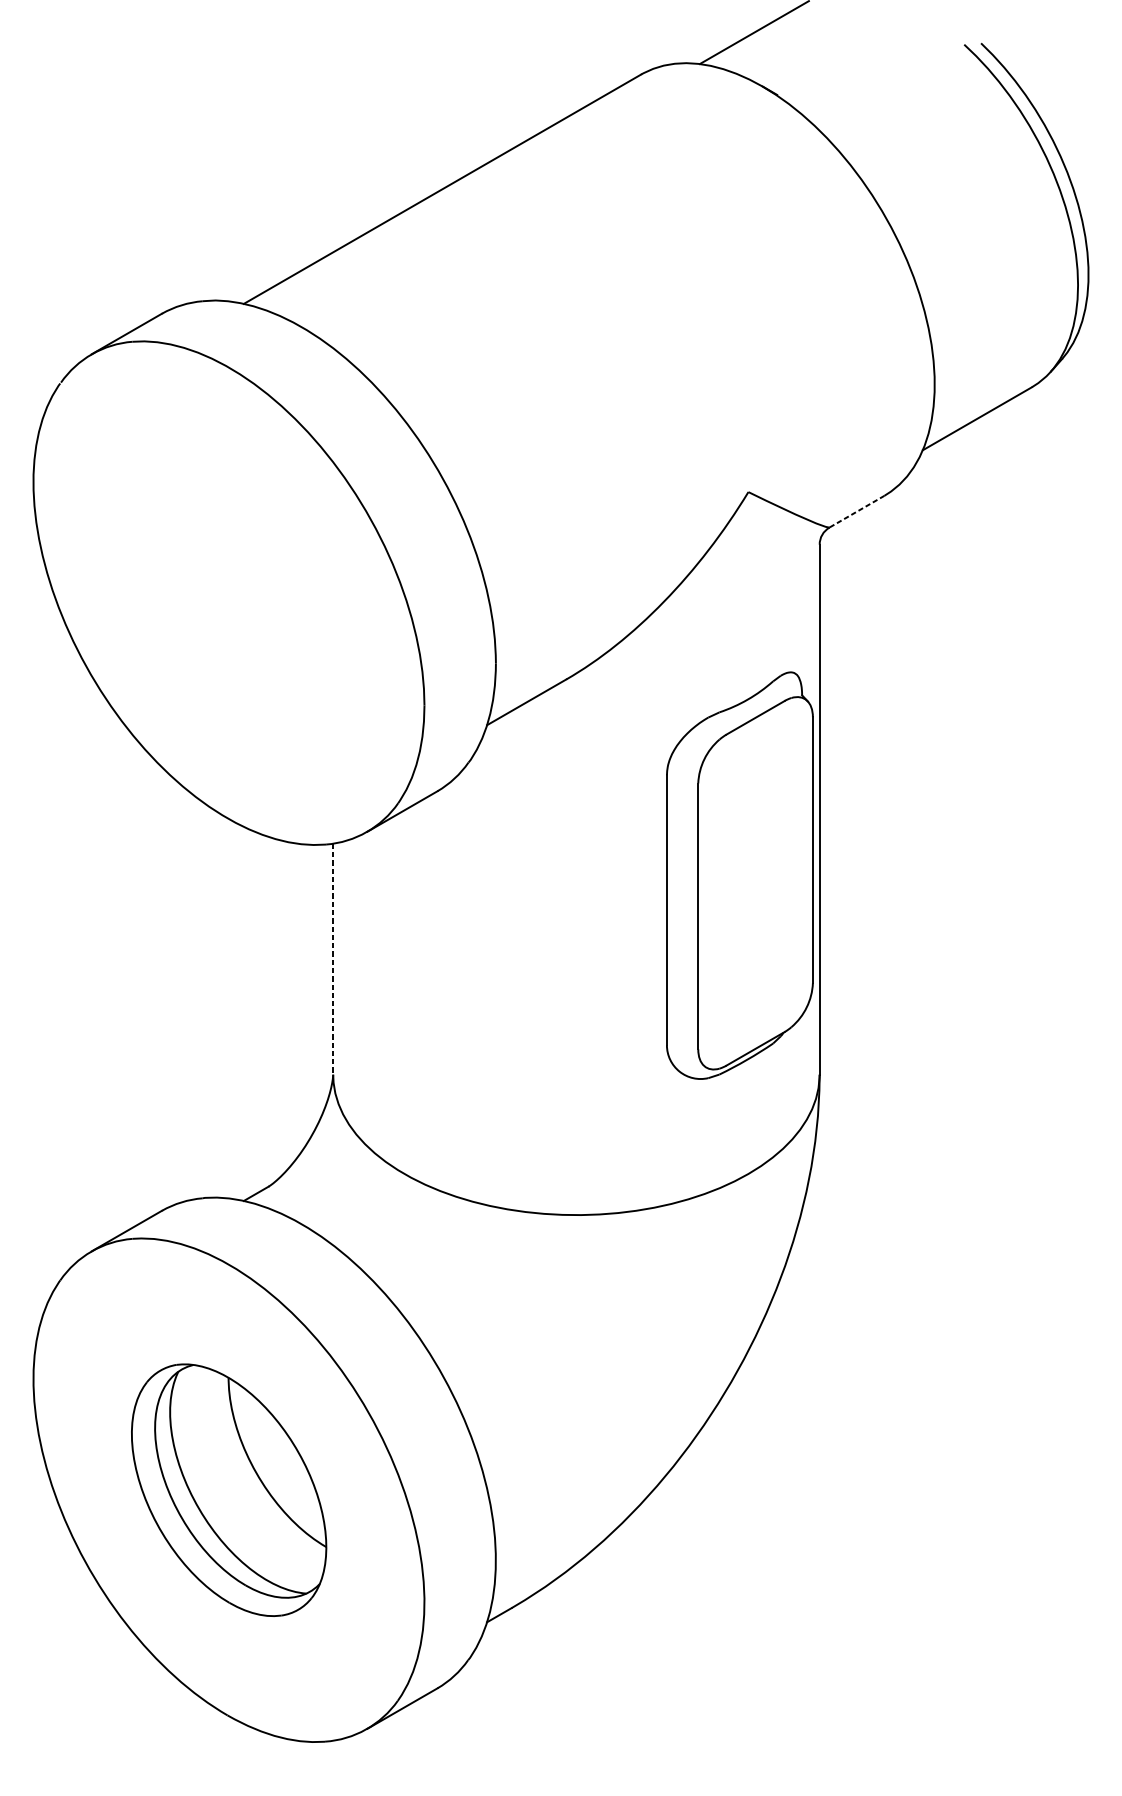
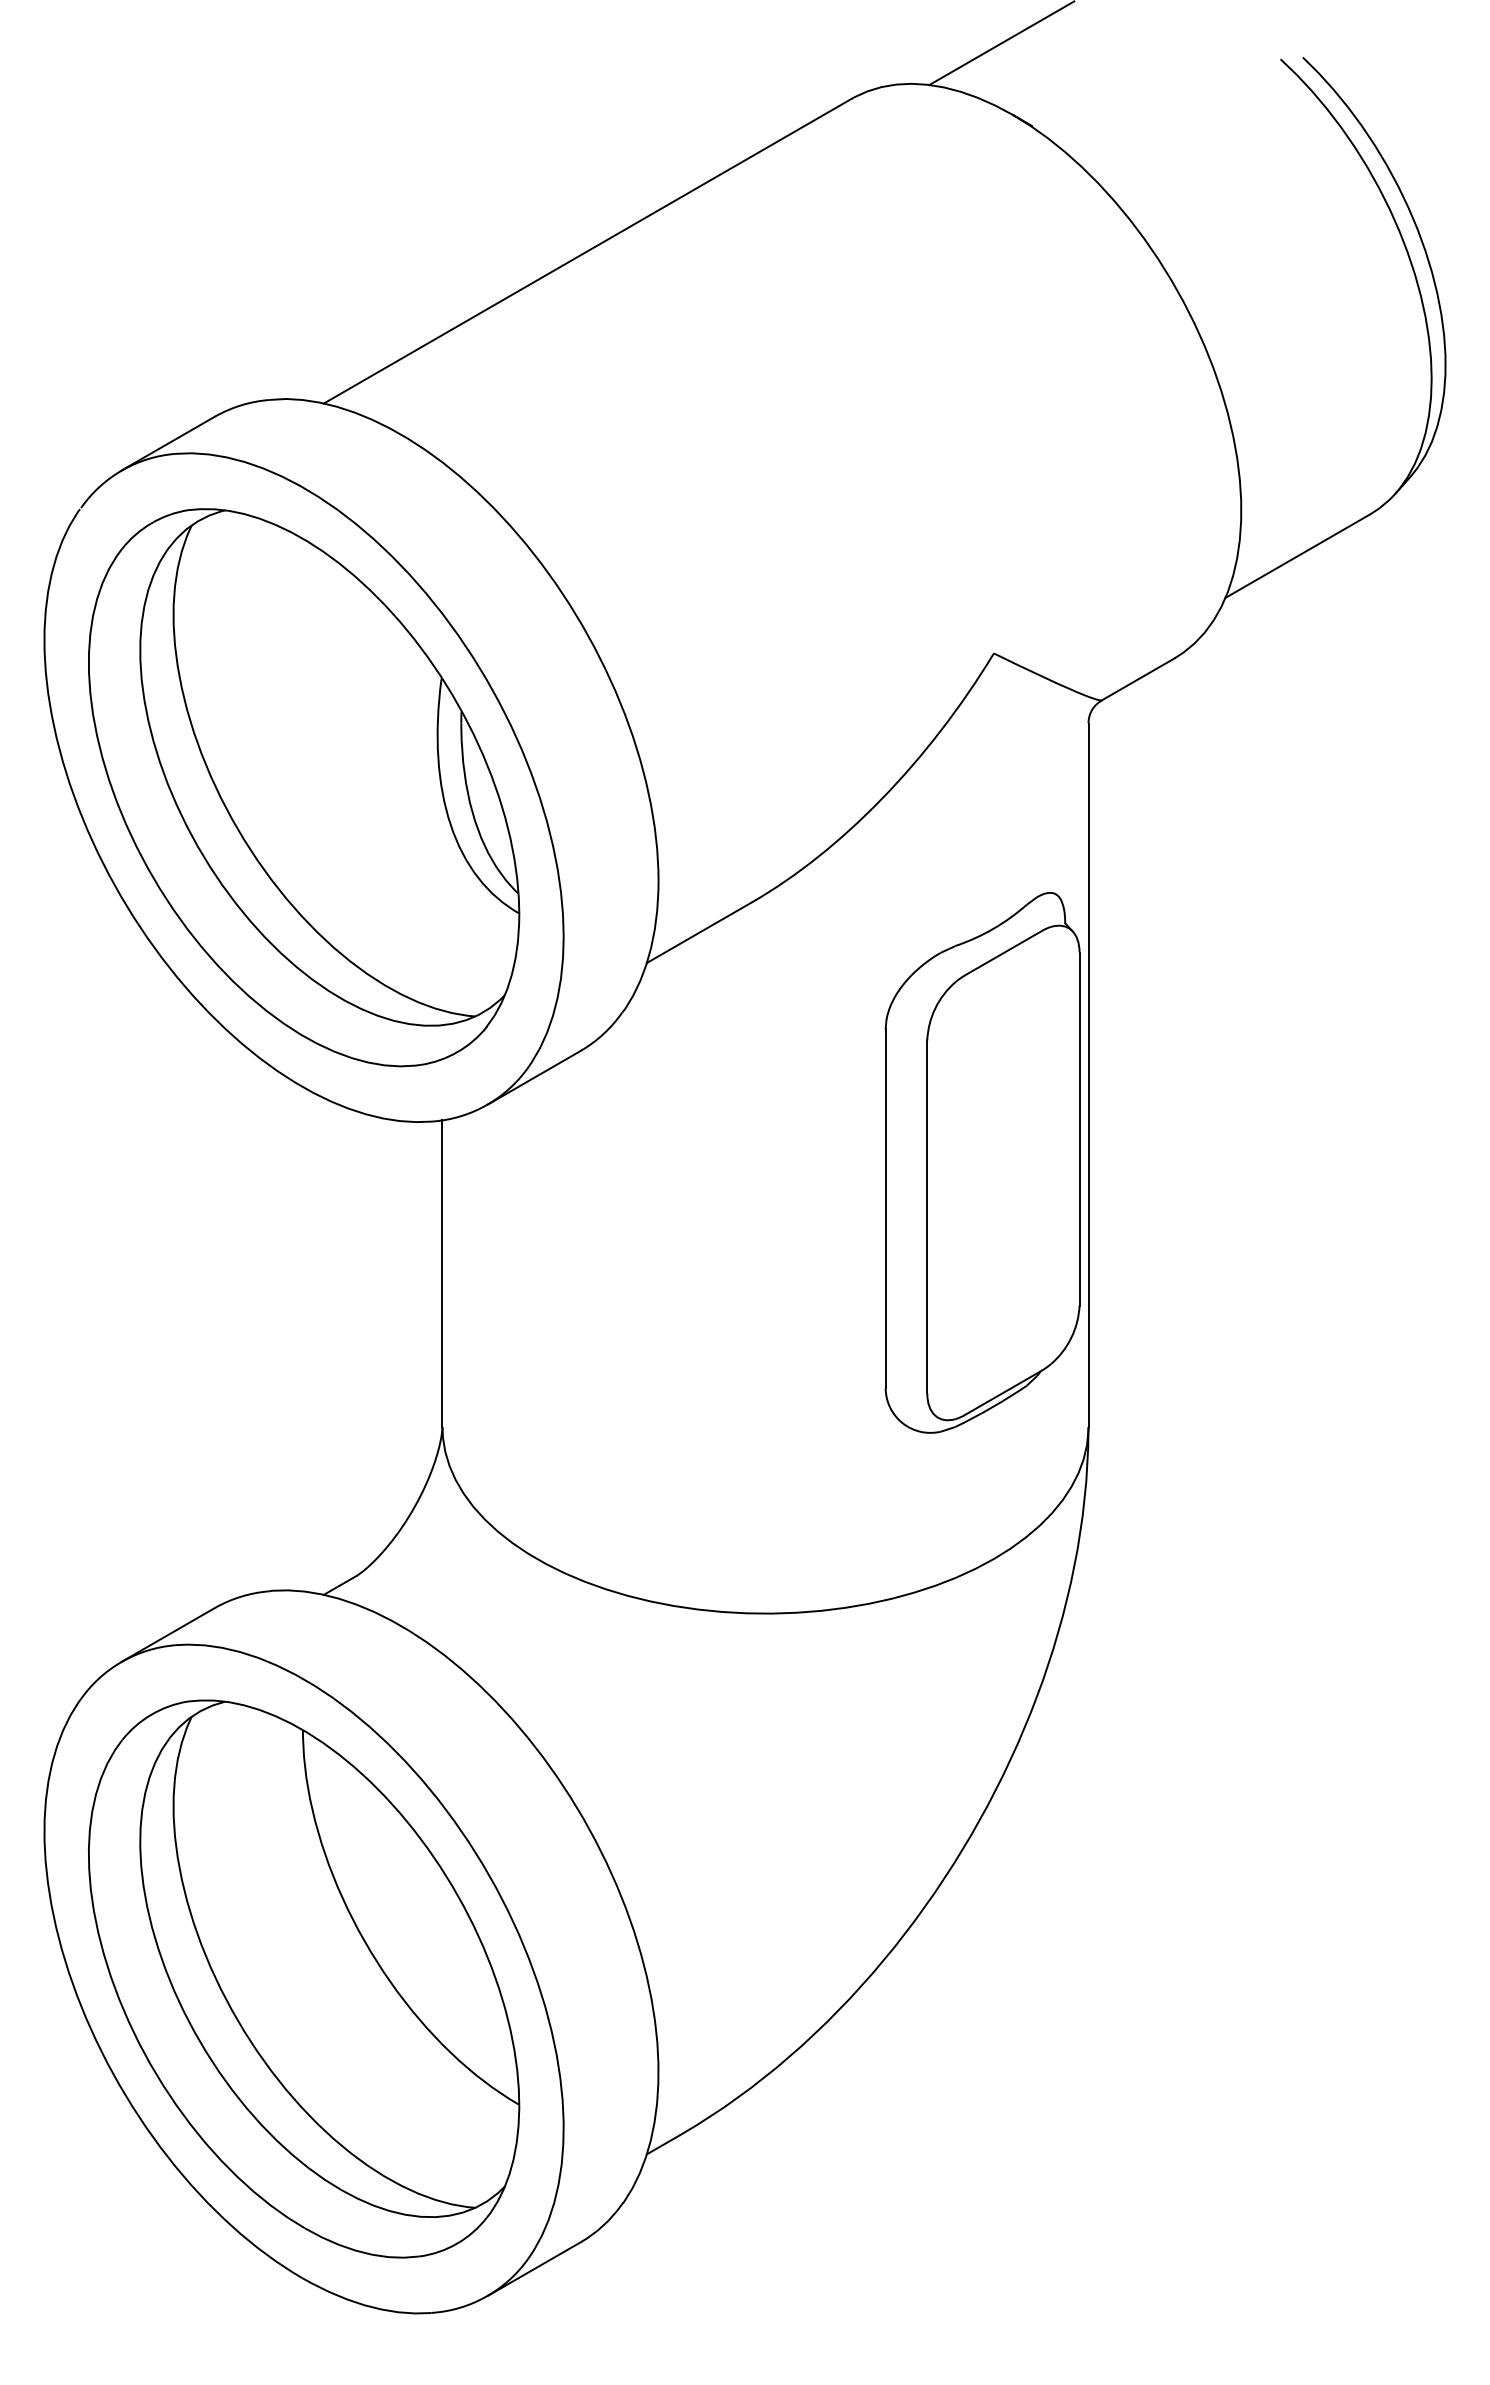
line: (857, 511) -> (1138, 679), dashed -> solid
part: (229, 593) -> (304, 787), added
line: (333, 959) -> (442, 1274), dashed -> solid
part: (229, 1489) -> (304, 1978), size x1.67

